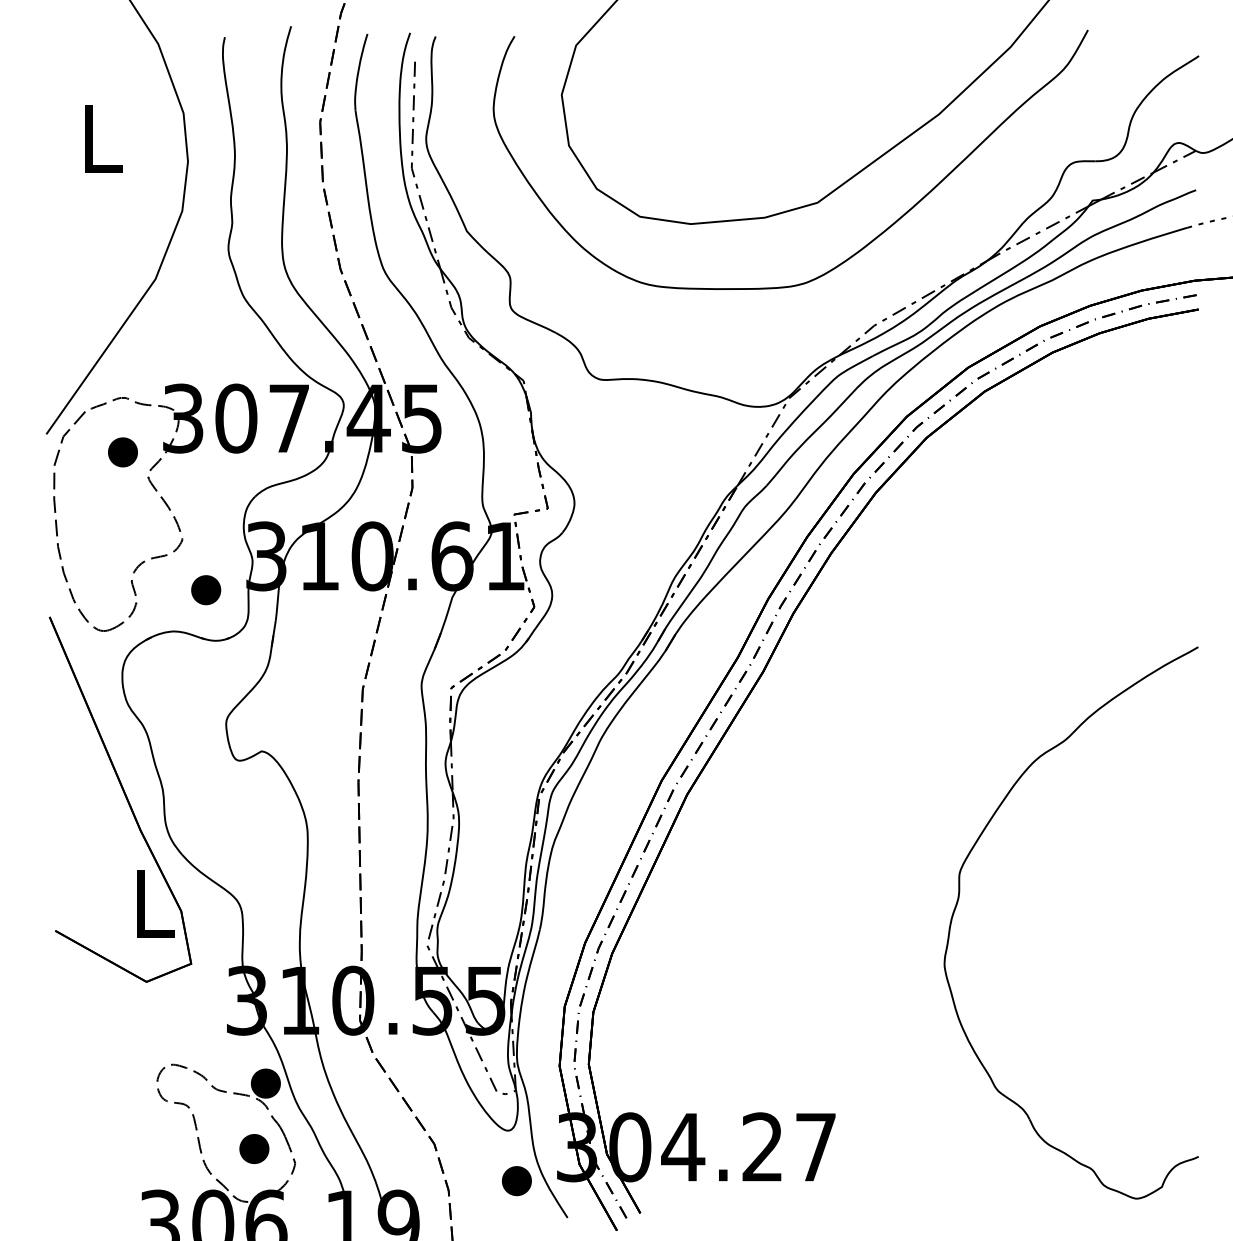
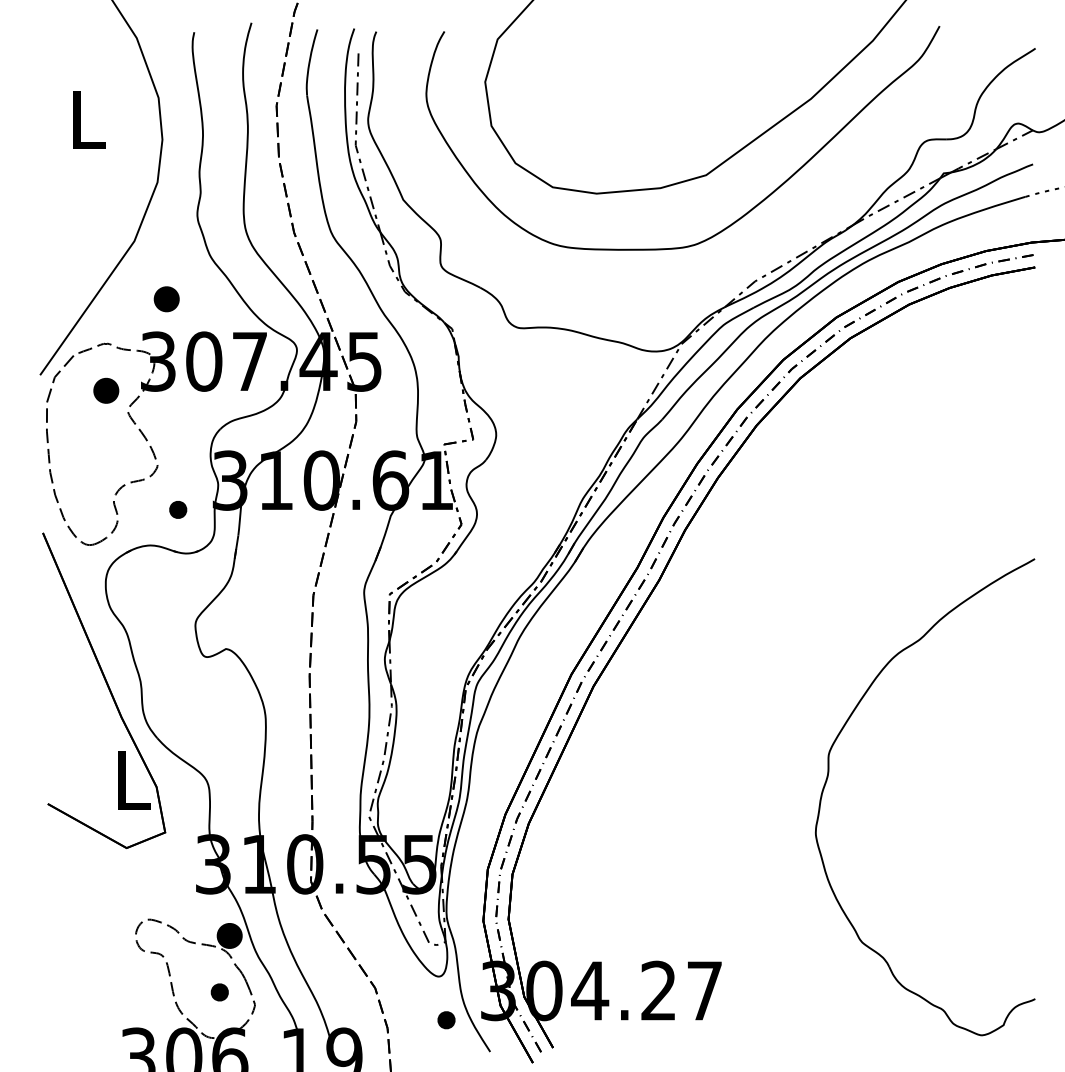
part: (192, 346) -> (166, 299), added
part: (206, 590) -> (178, 510), size x0.7
part: (254, 1148) -> (219, 991), size x0.7
part: (516, 1181) -> (446, 1020), size x0.7

